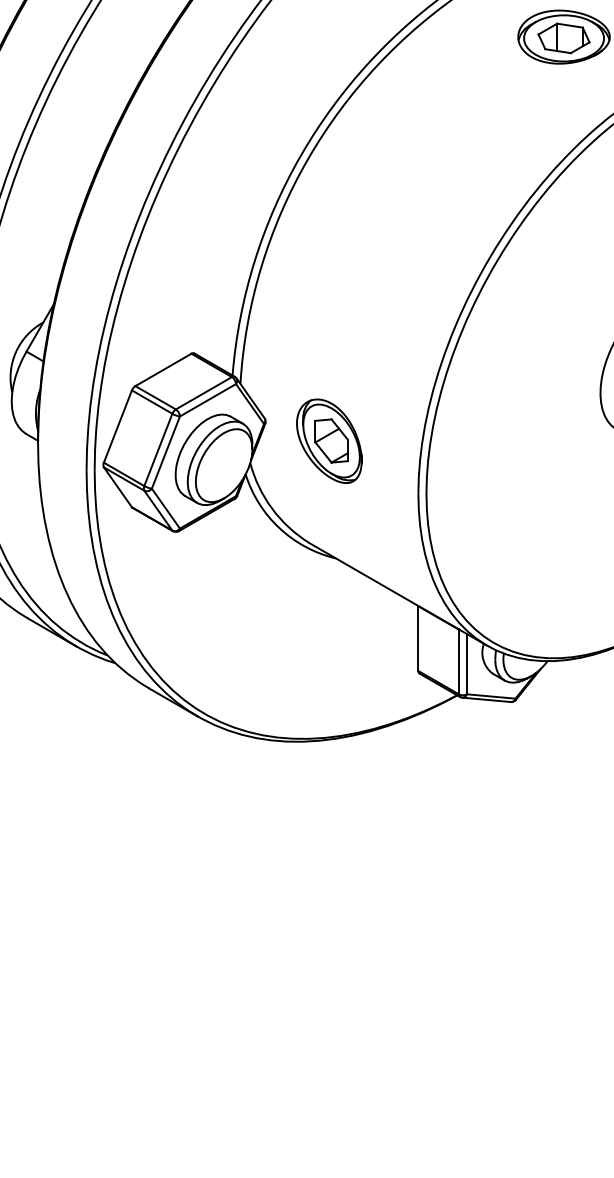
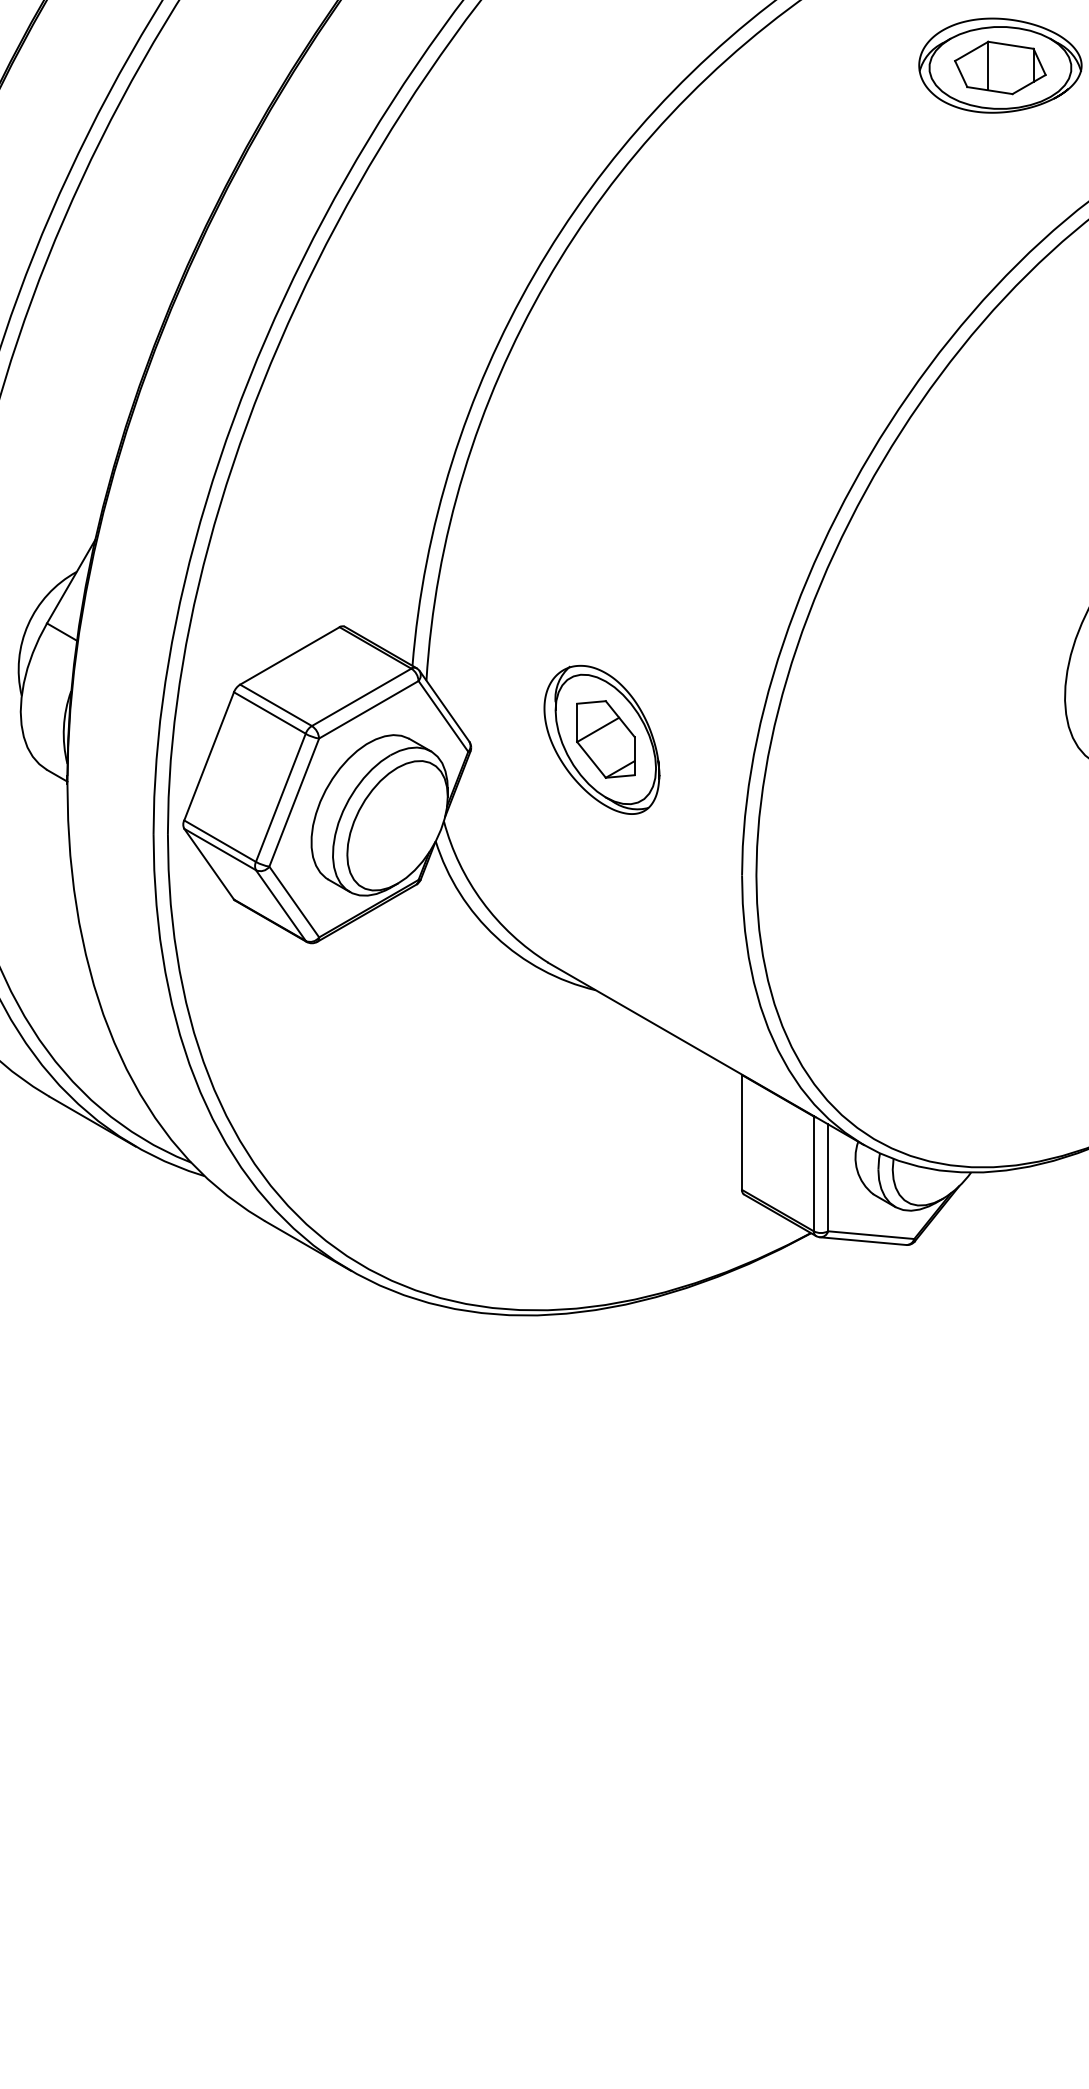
part: (329, 440) -> (602, 738), moved

